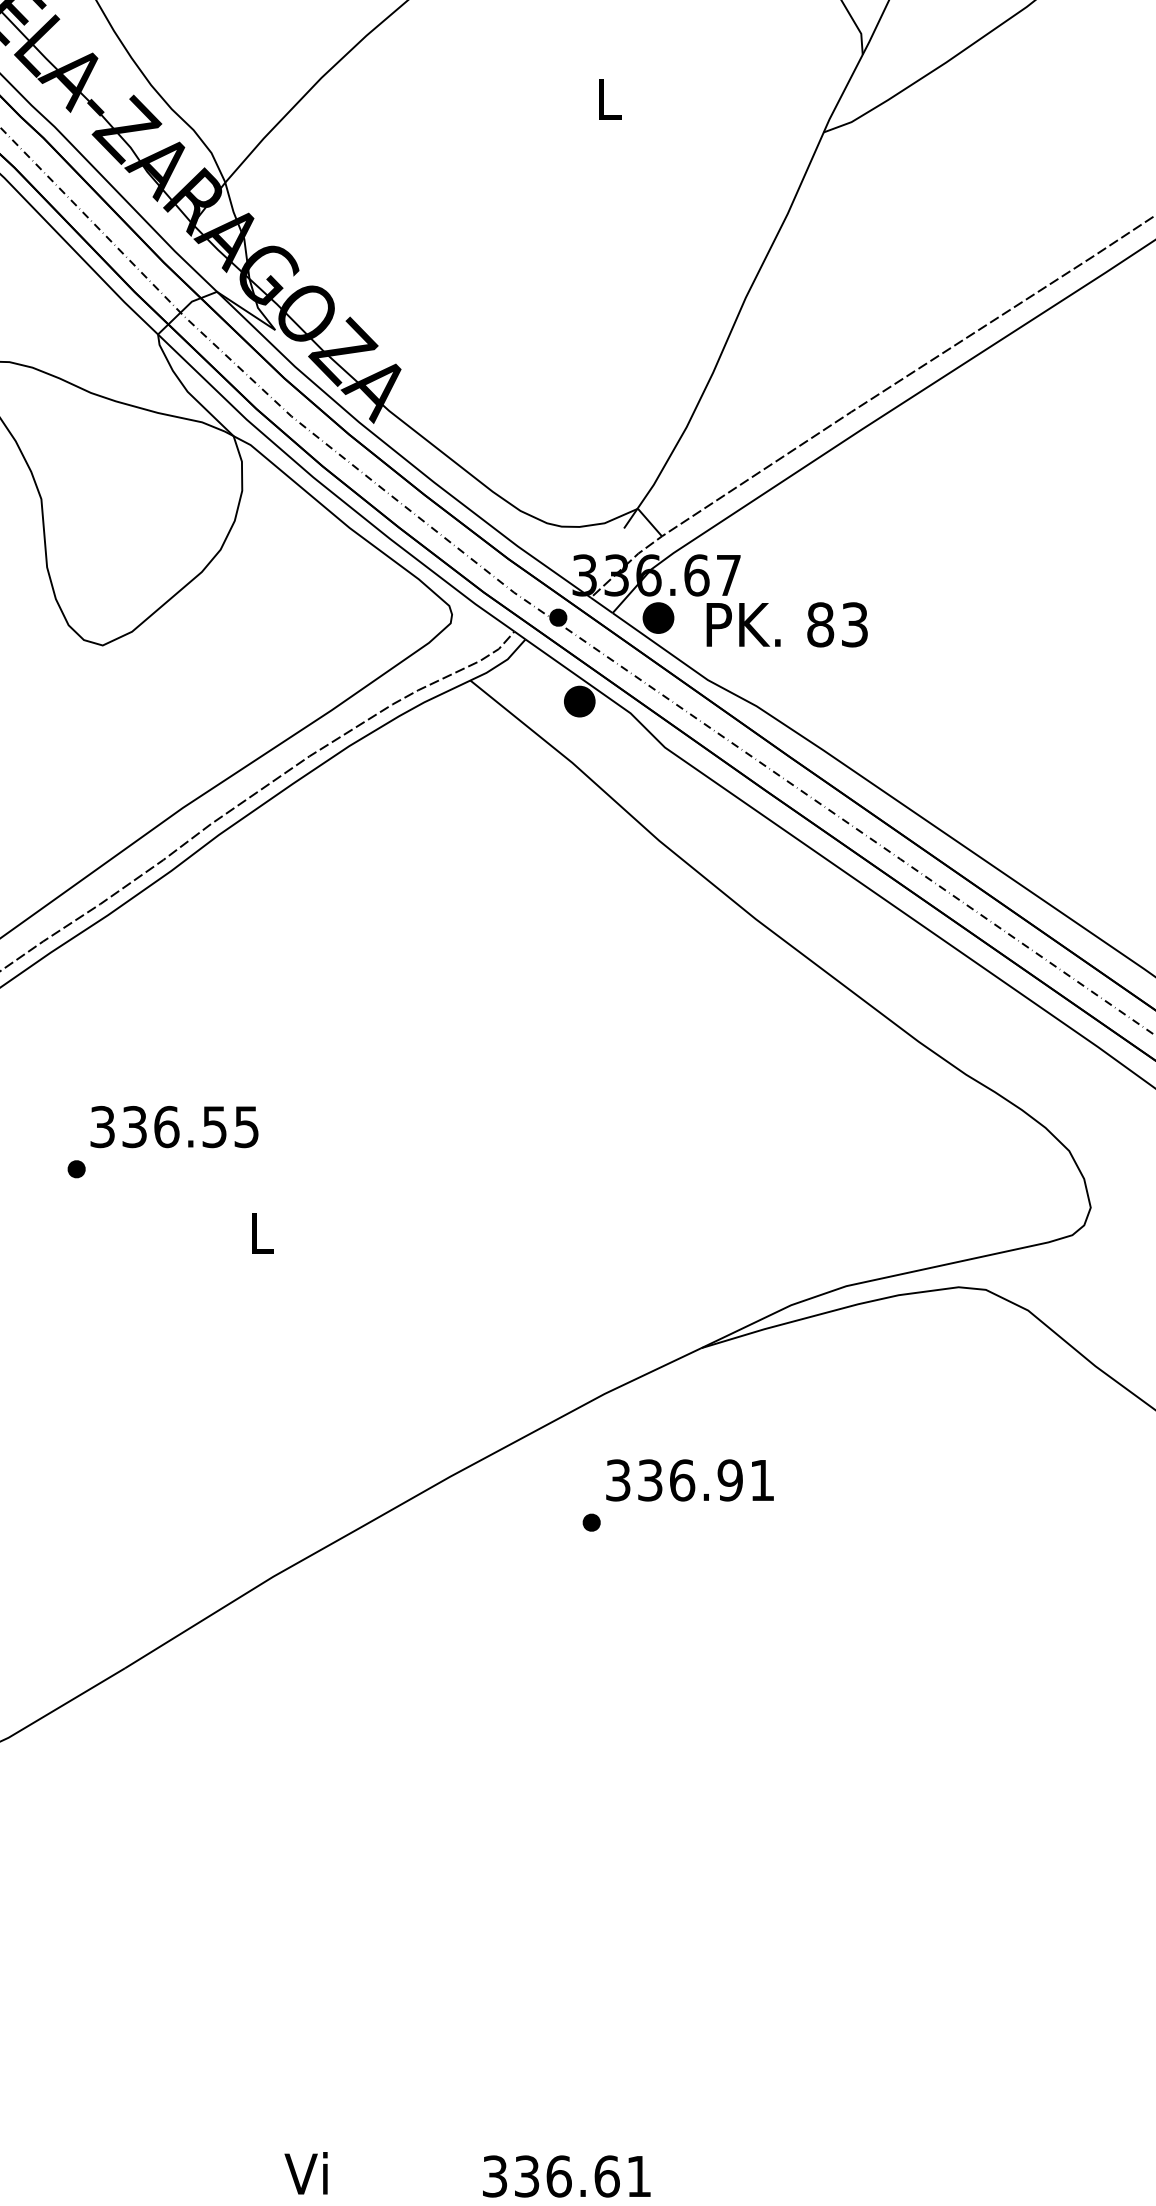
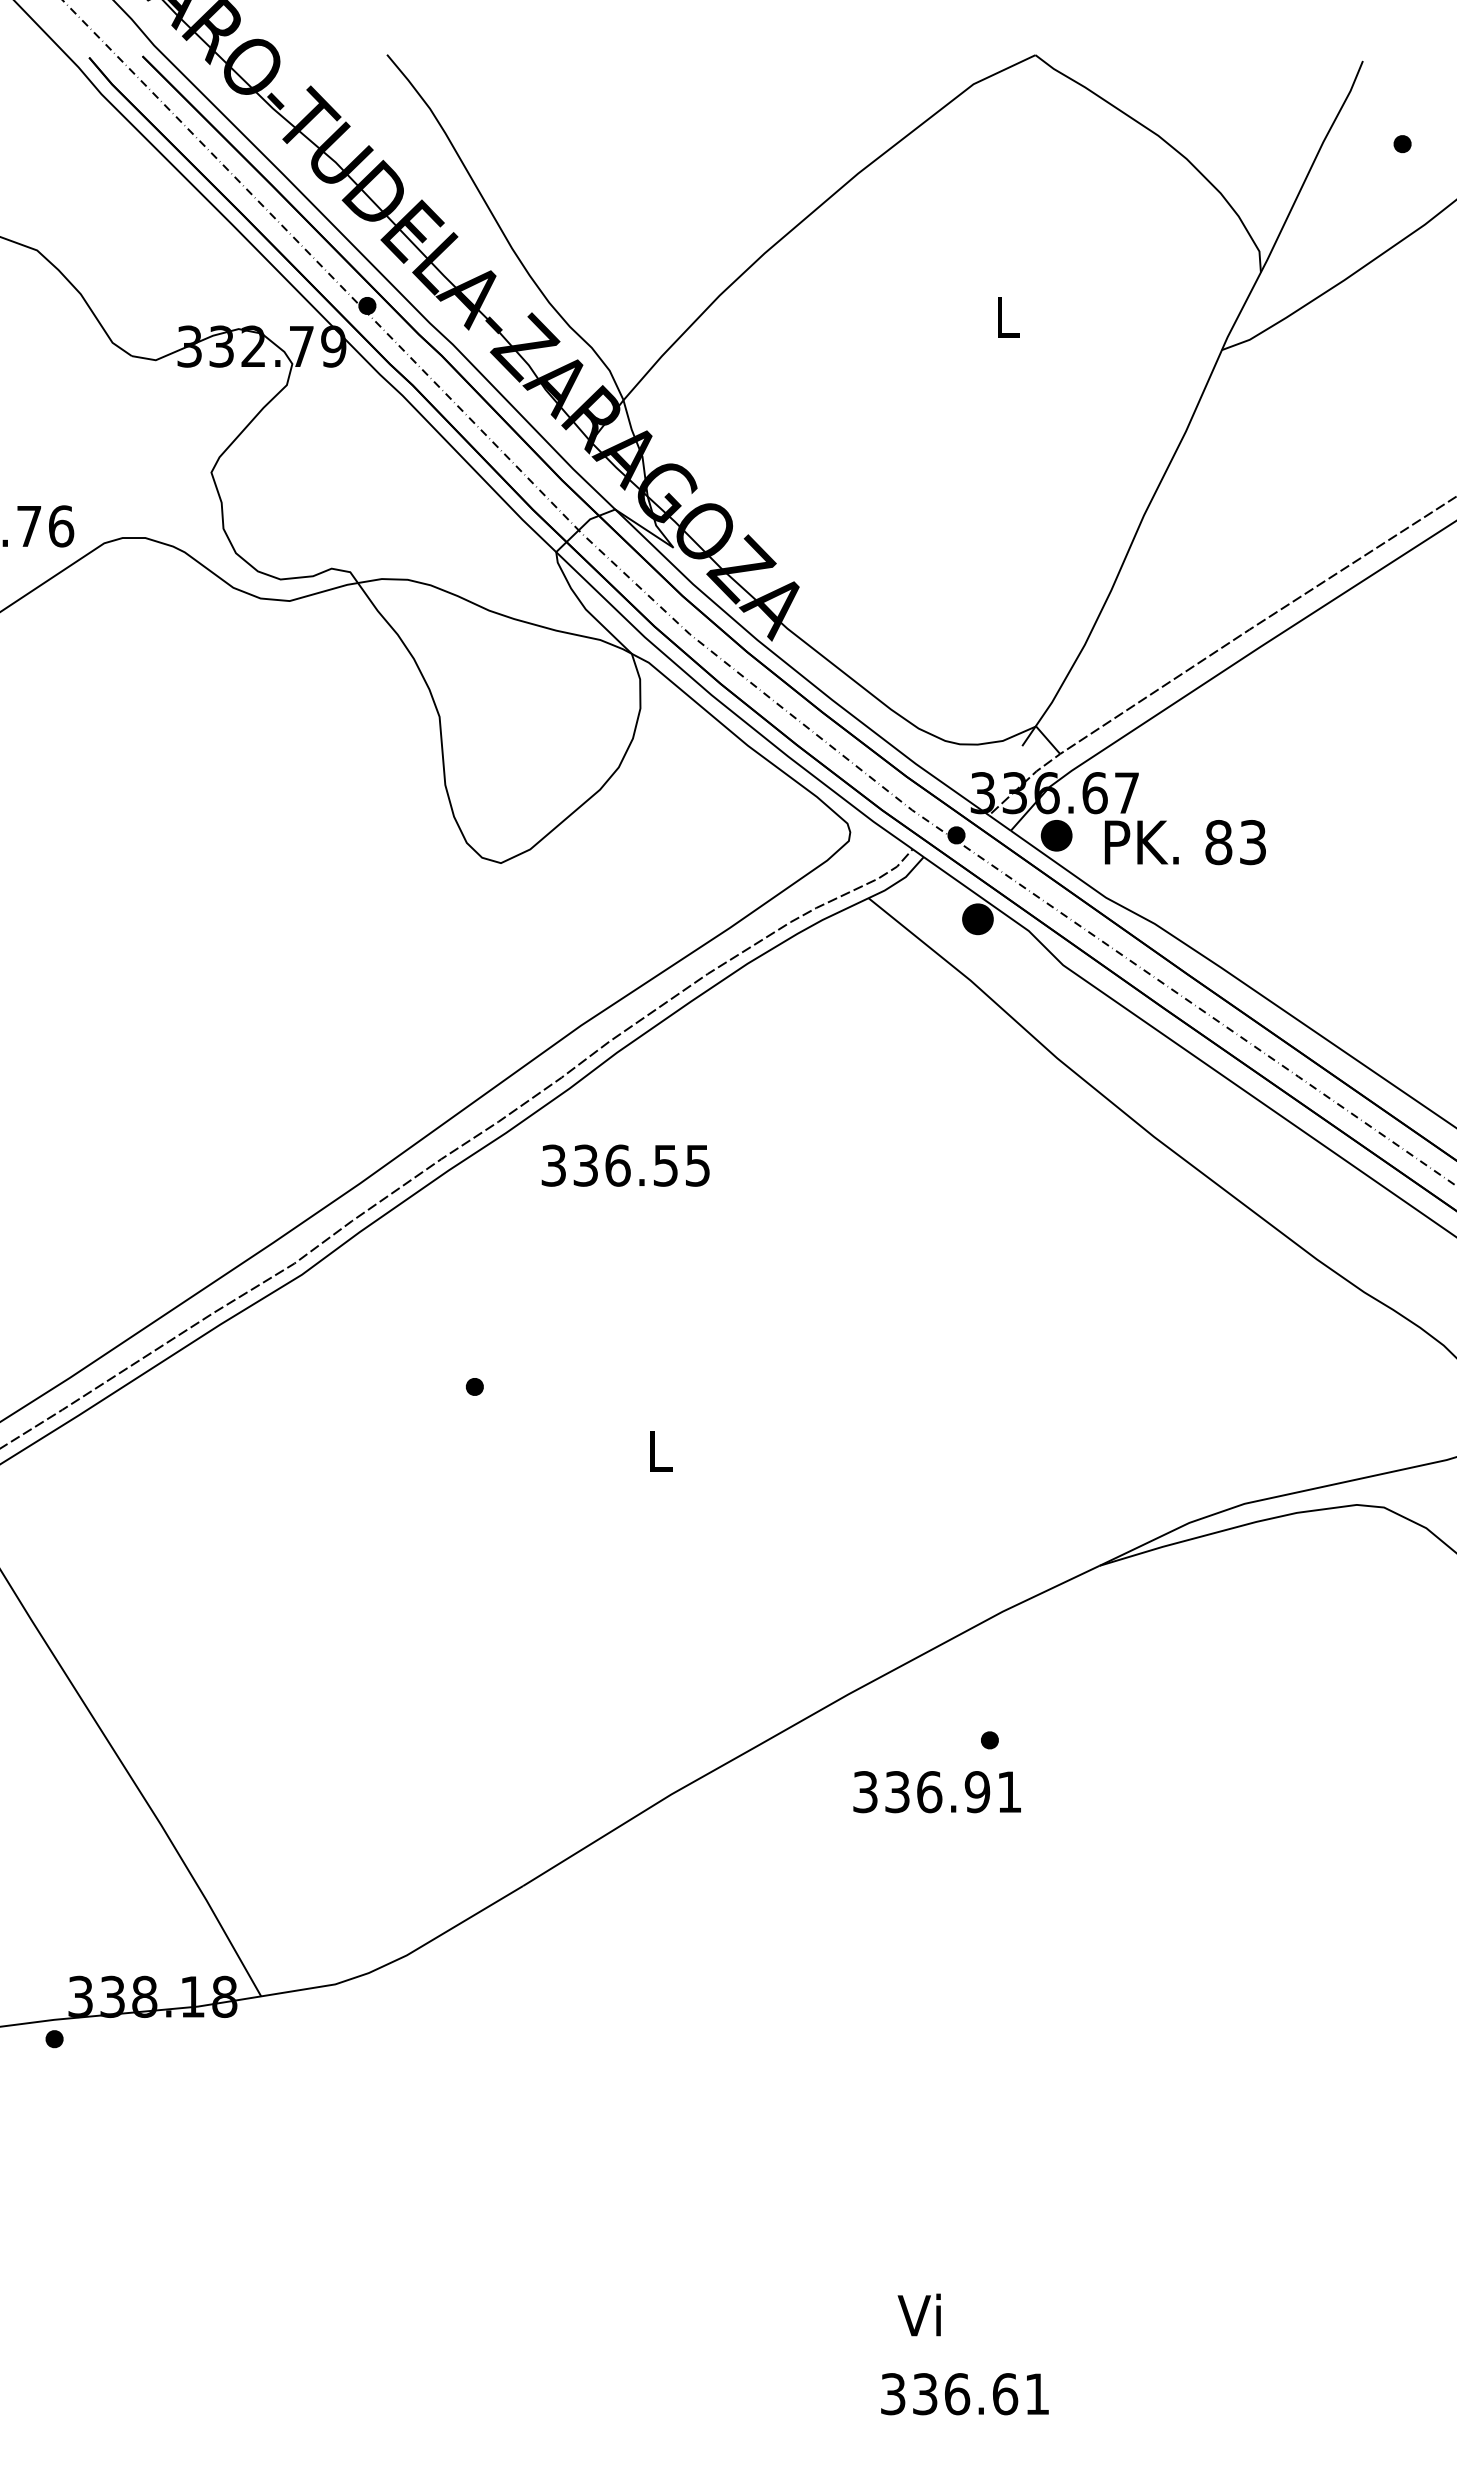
text: (174, 1126) -> (625, 1165), moved
text: (689, 1480) -> (936, 1792), moved
text: (305, 2172) -> (918, 2314), moved

